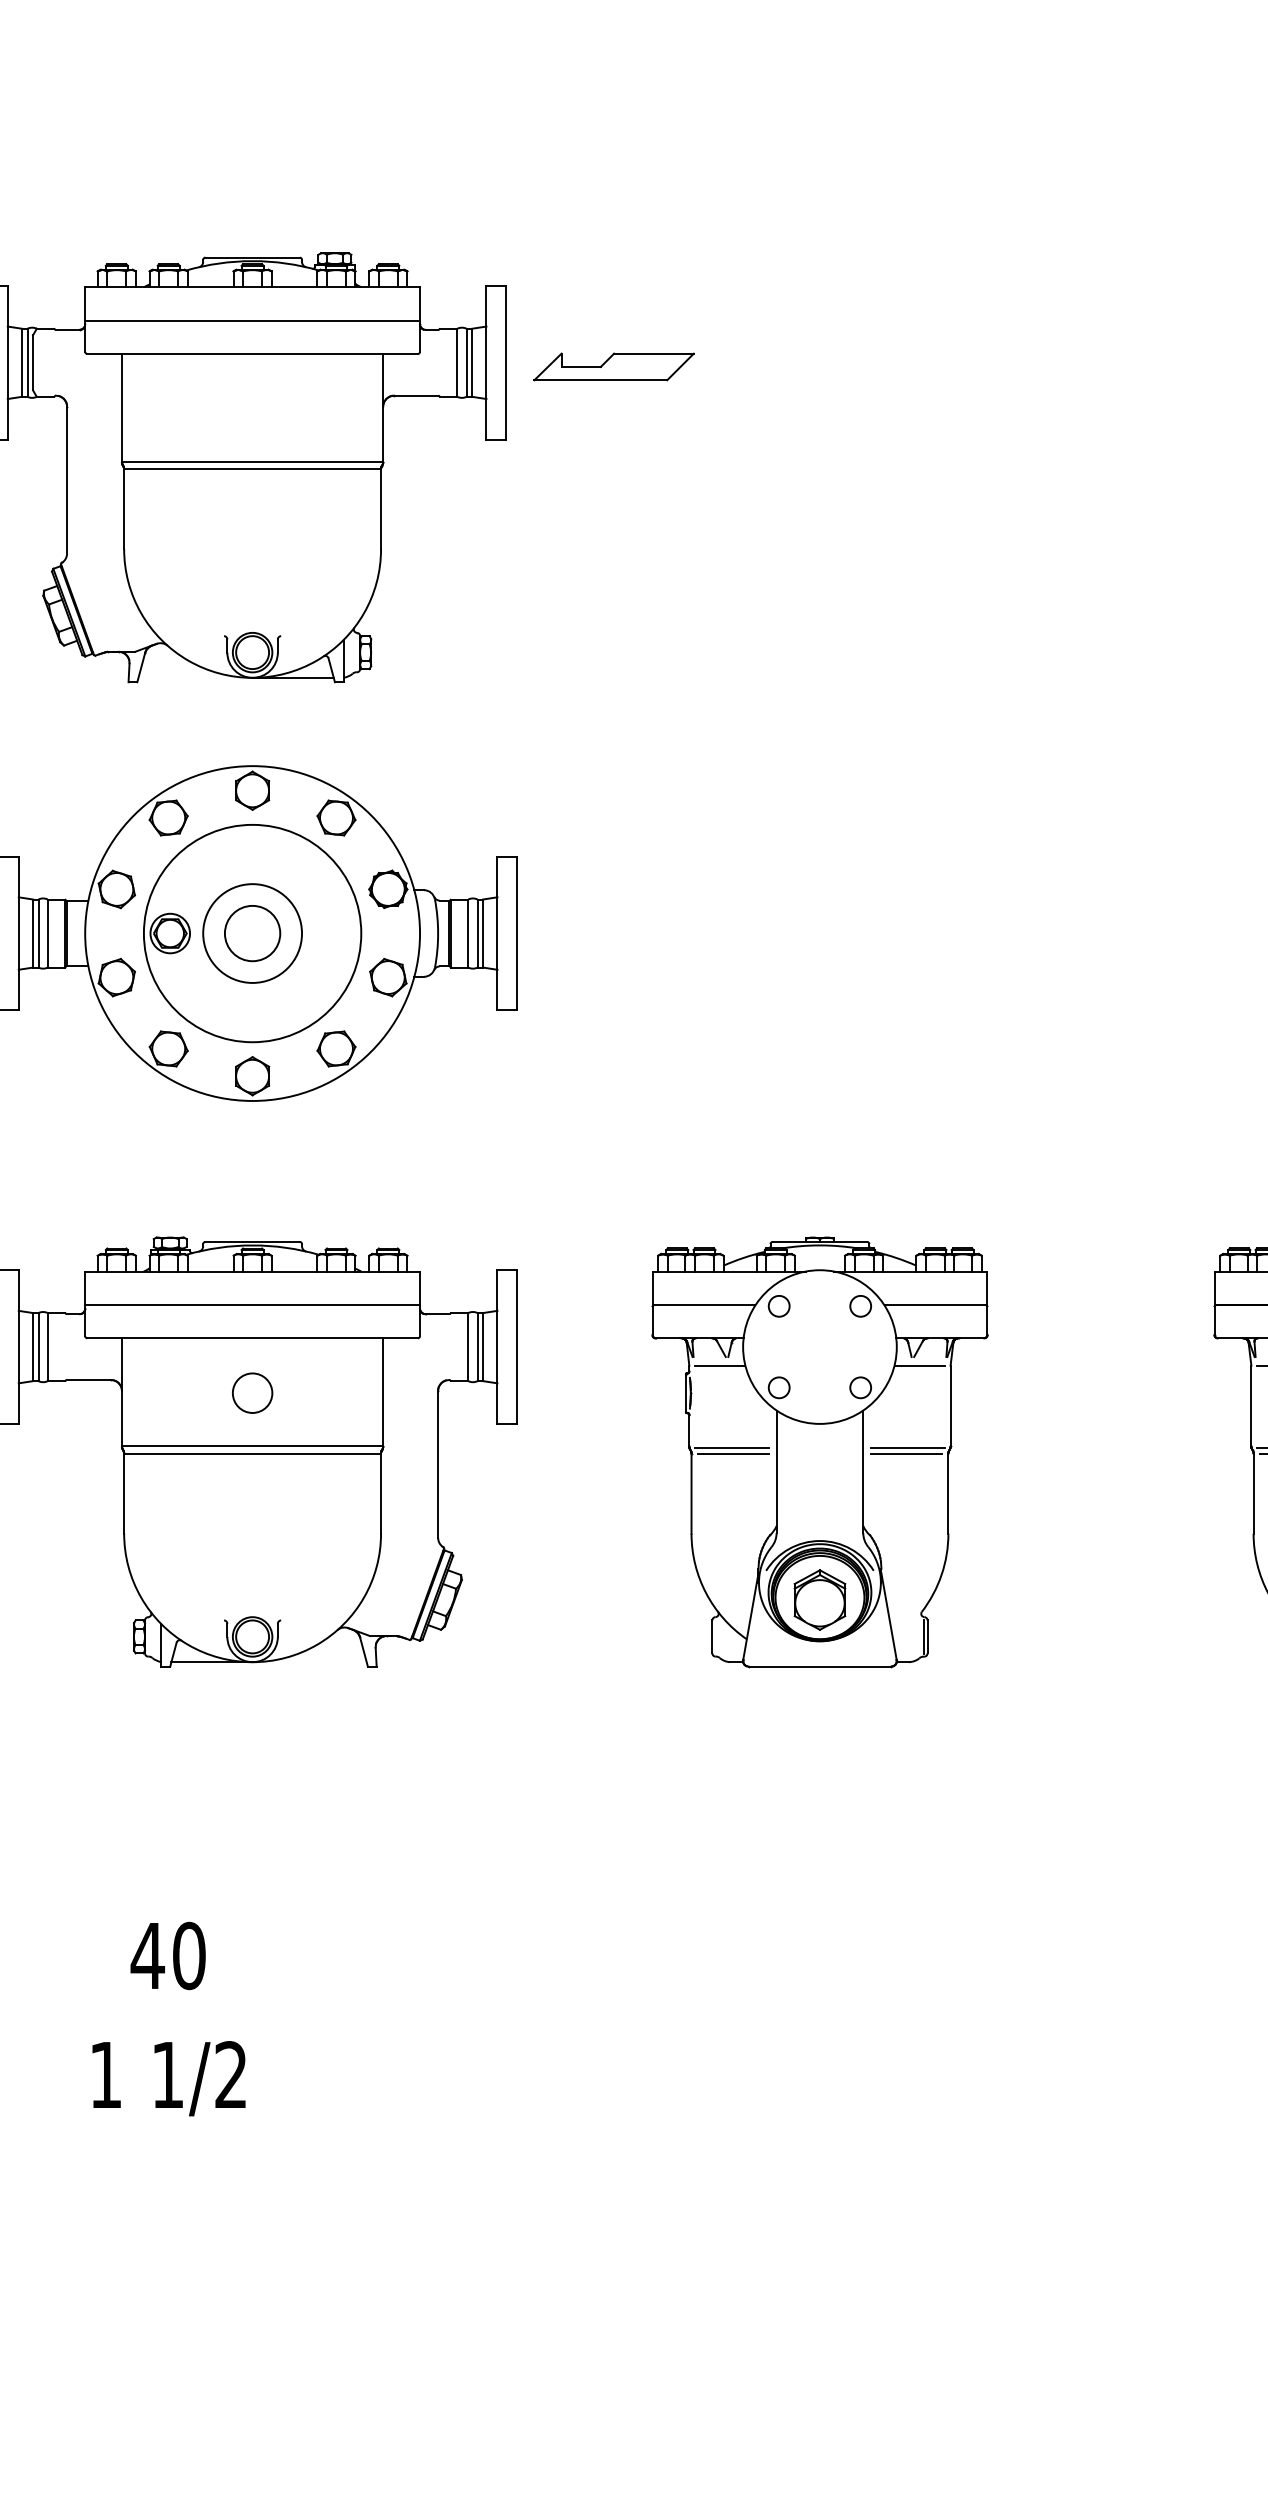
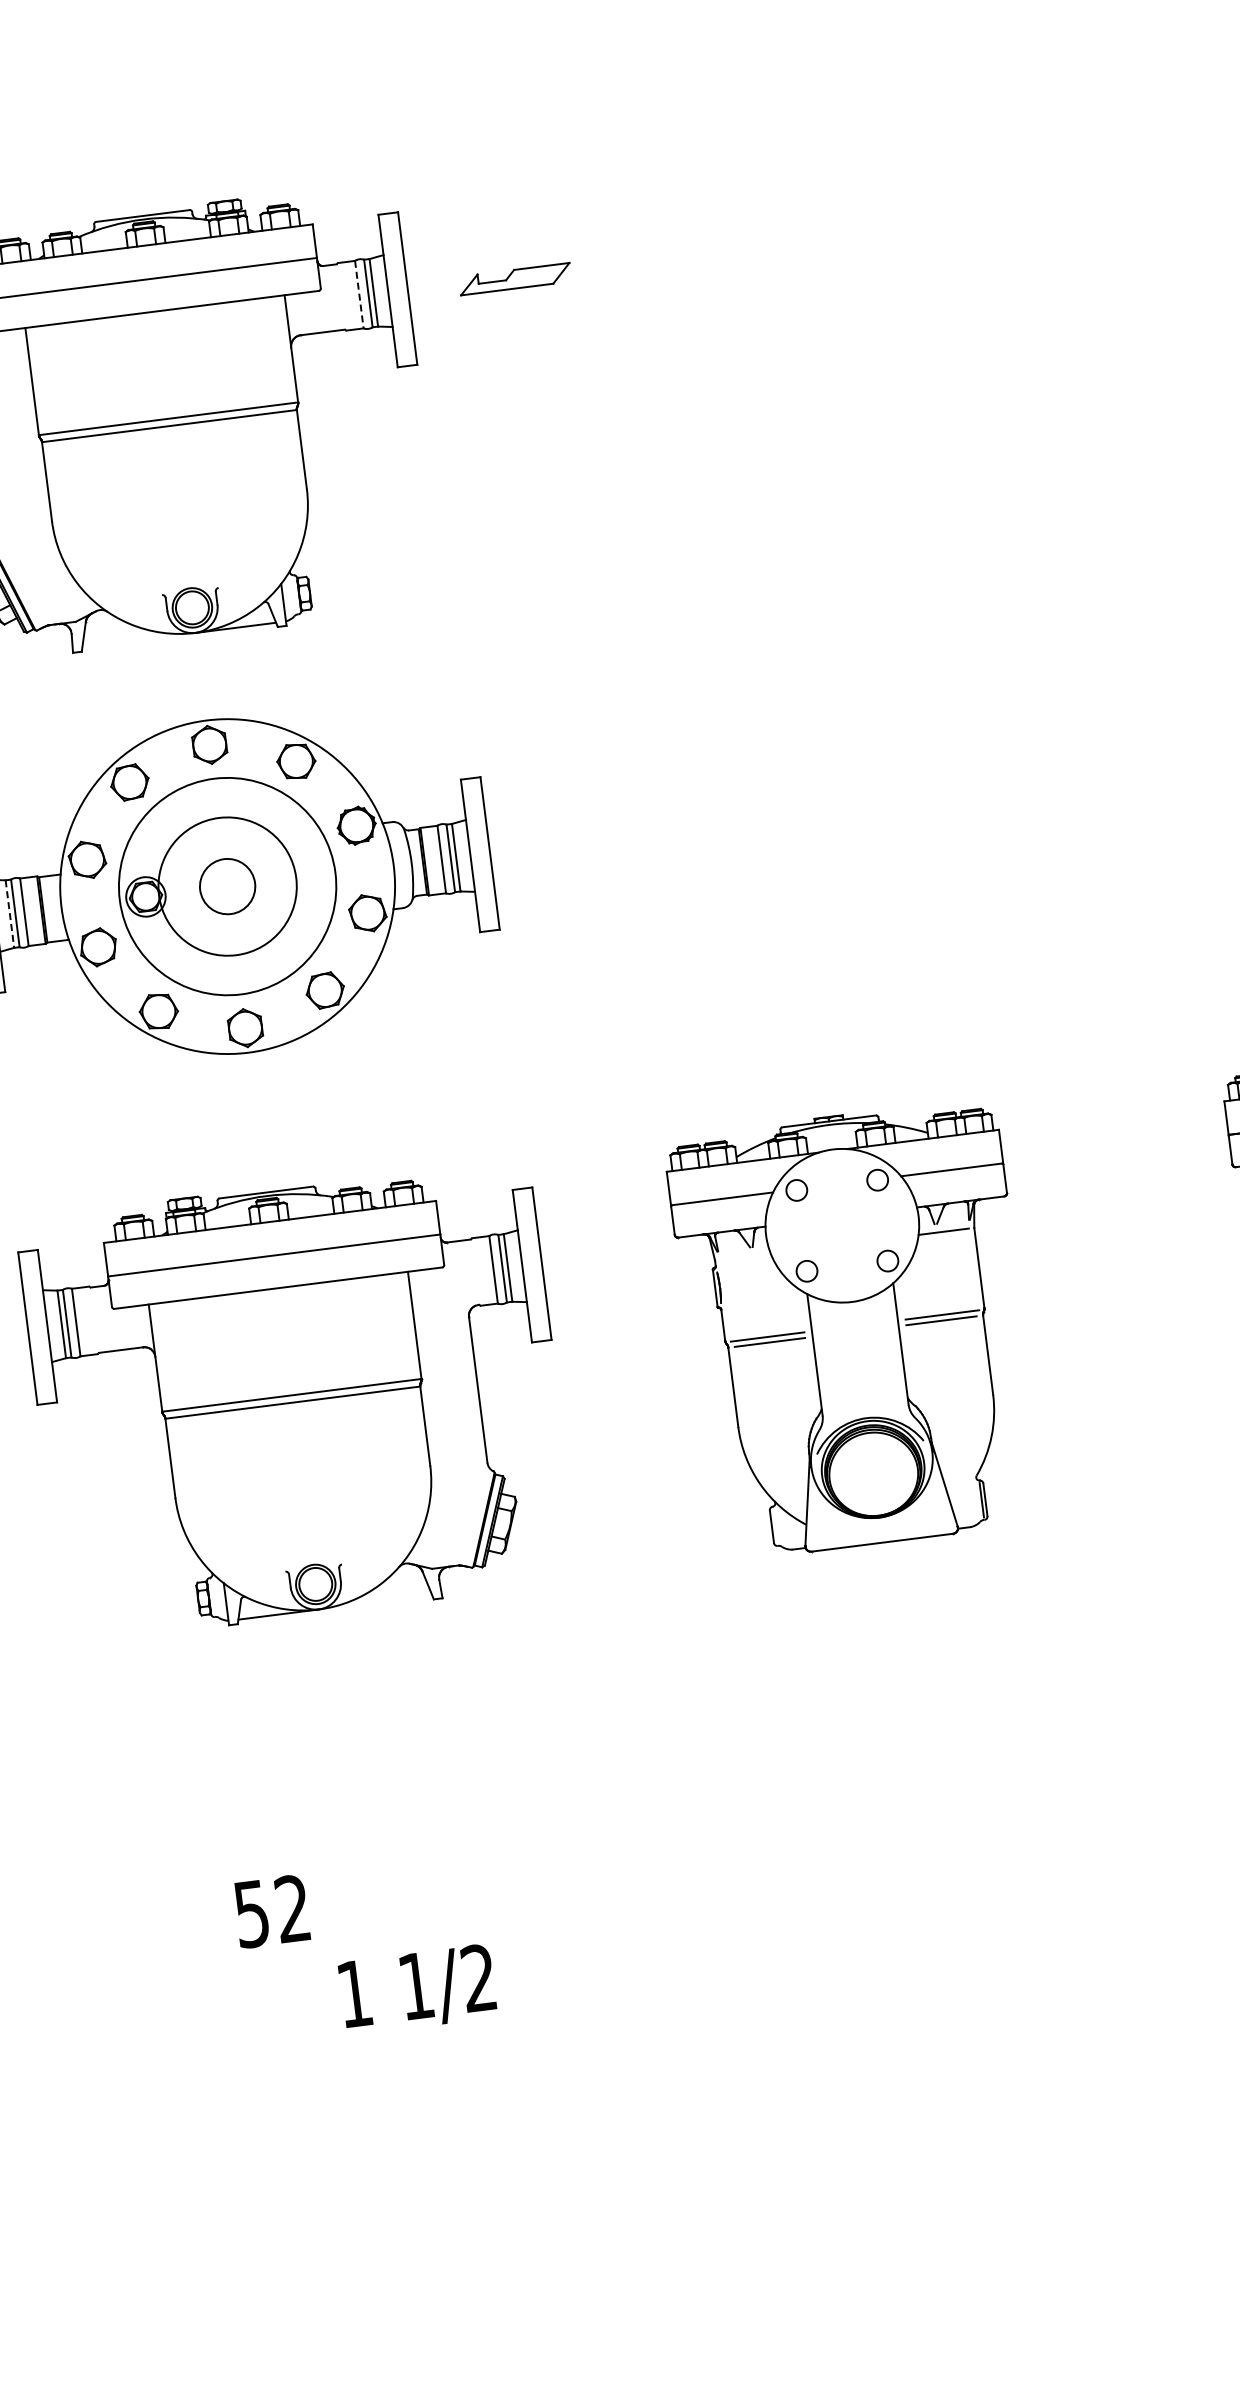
line: (457, 363) -> (359, 295), solid -> dashed
part: (613, 366) -> (514, 278), size x0.7
circle: (252, 933) -> (227, 886), size x1.4
line: (33, 934) -> (10, 915), solid -> dashed
line: (719, 1365) -> (744, 1256), removed
circle: (252, 1392) -> (285, 1341), removed
part: (819, 1599) -> (873, 1476), removed
text: (167, 1955) -> (271, 1911), 40 -> 52
text: (168, 2078) -> (417, 1989), moved

